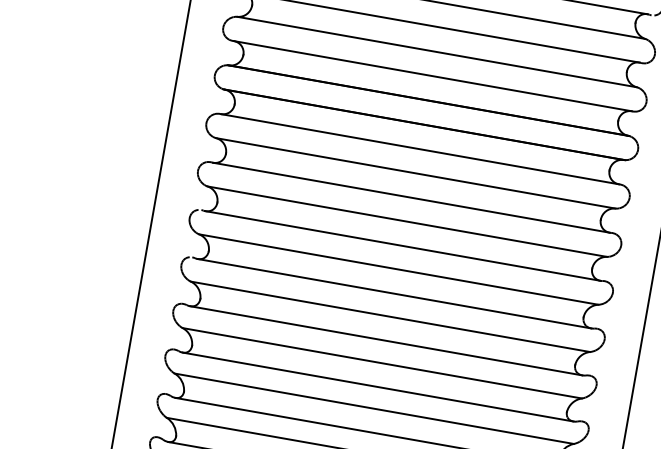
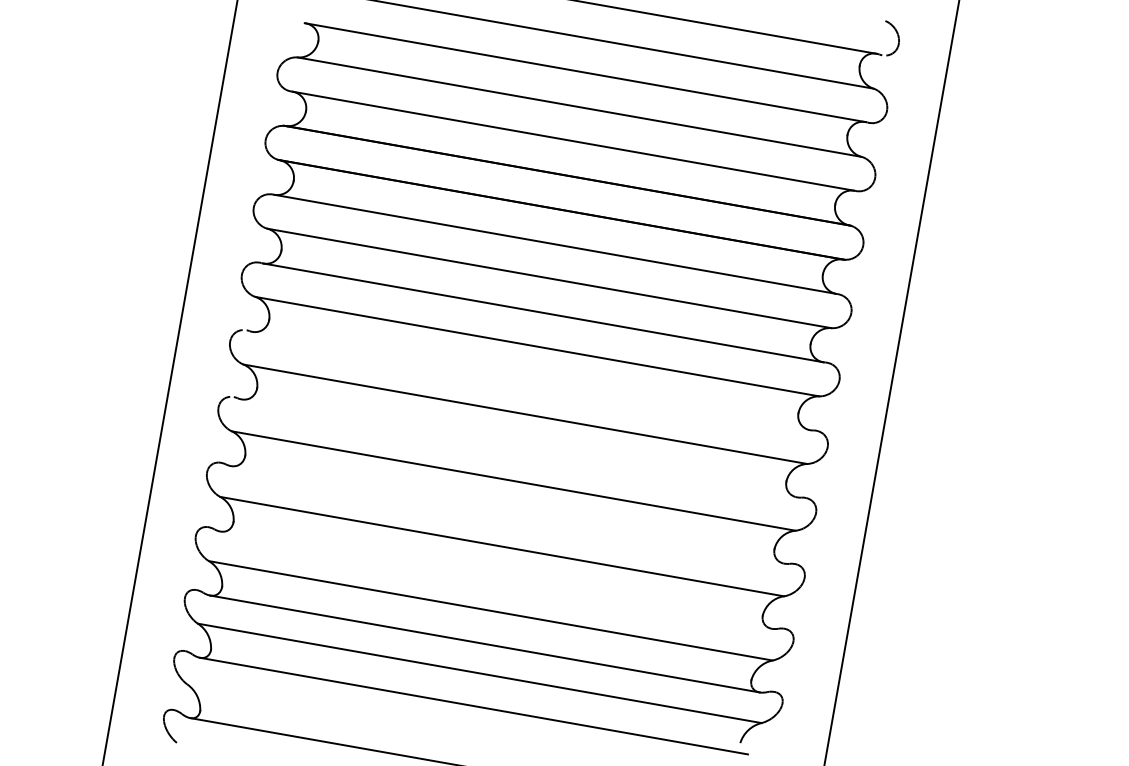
line: (403, 245) -> (531, 380), removed
line: (394, 293) -> (519, 448), removed
line: (386, 340) -> (507, 514), removed
line: (378, 386) -> (496, 579), removed

